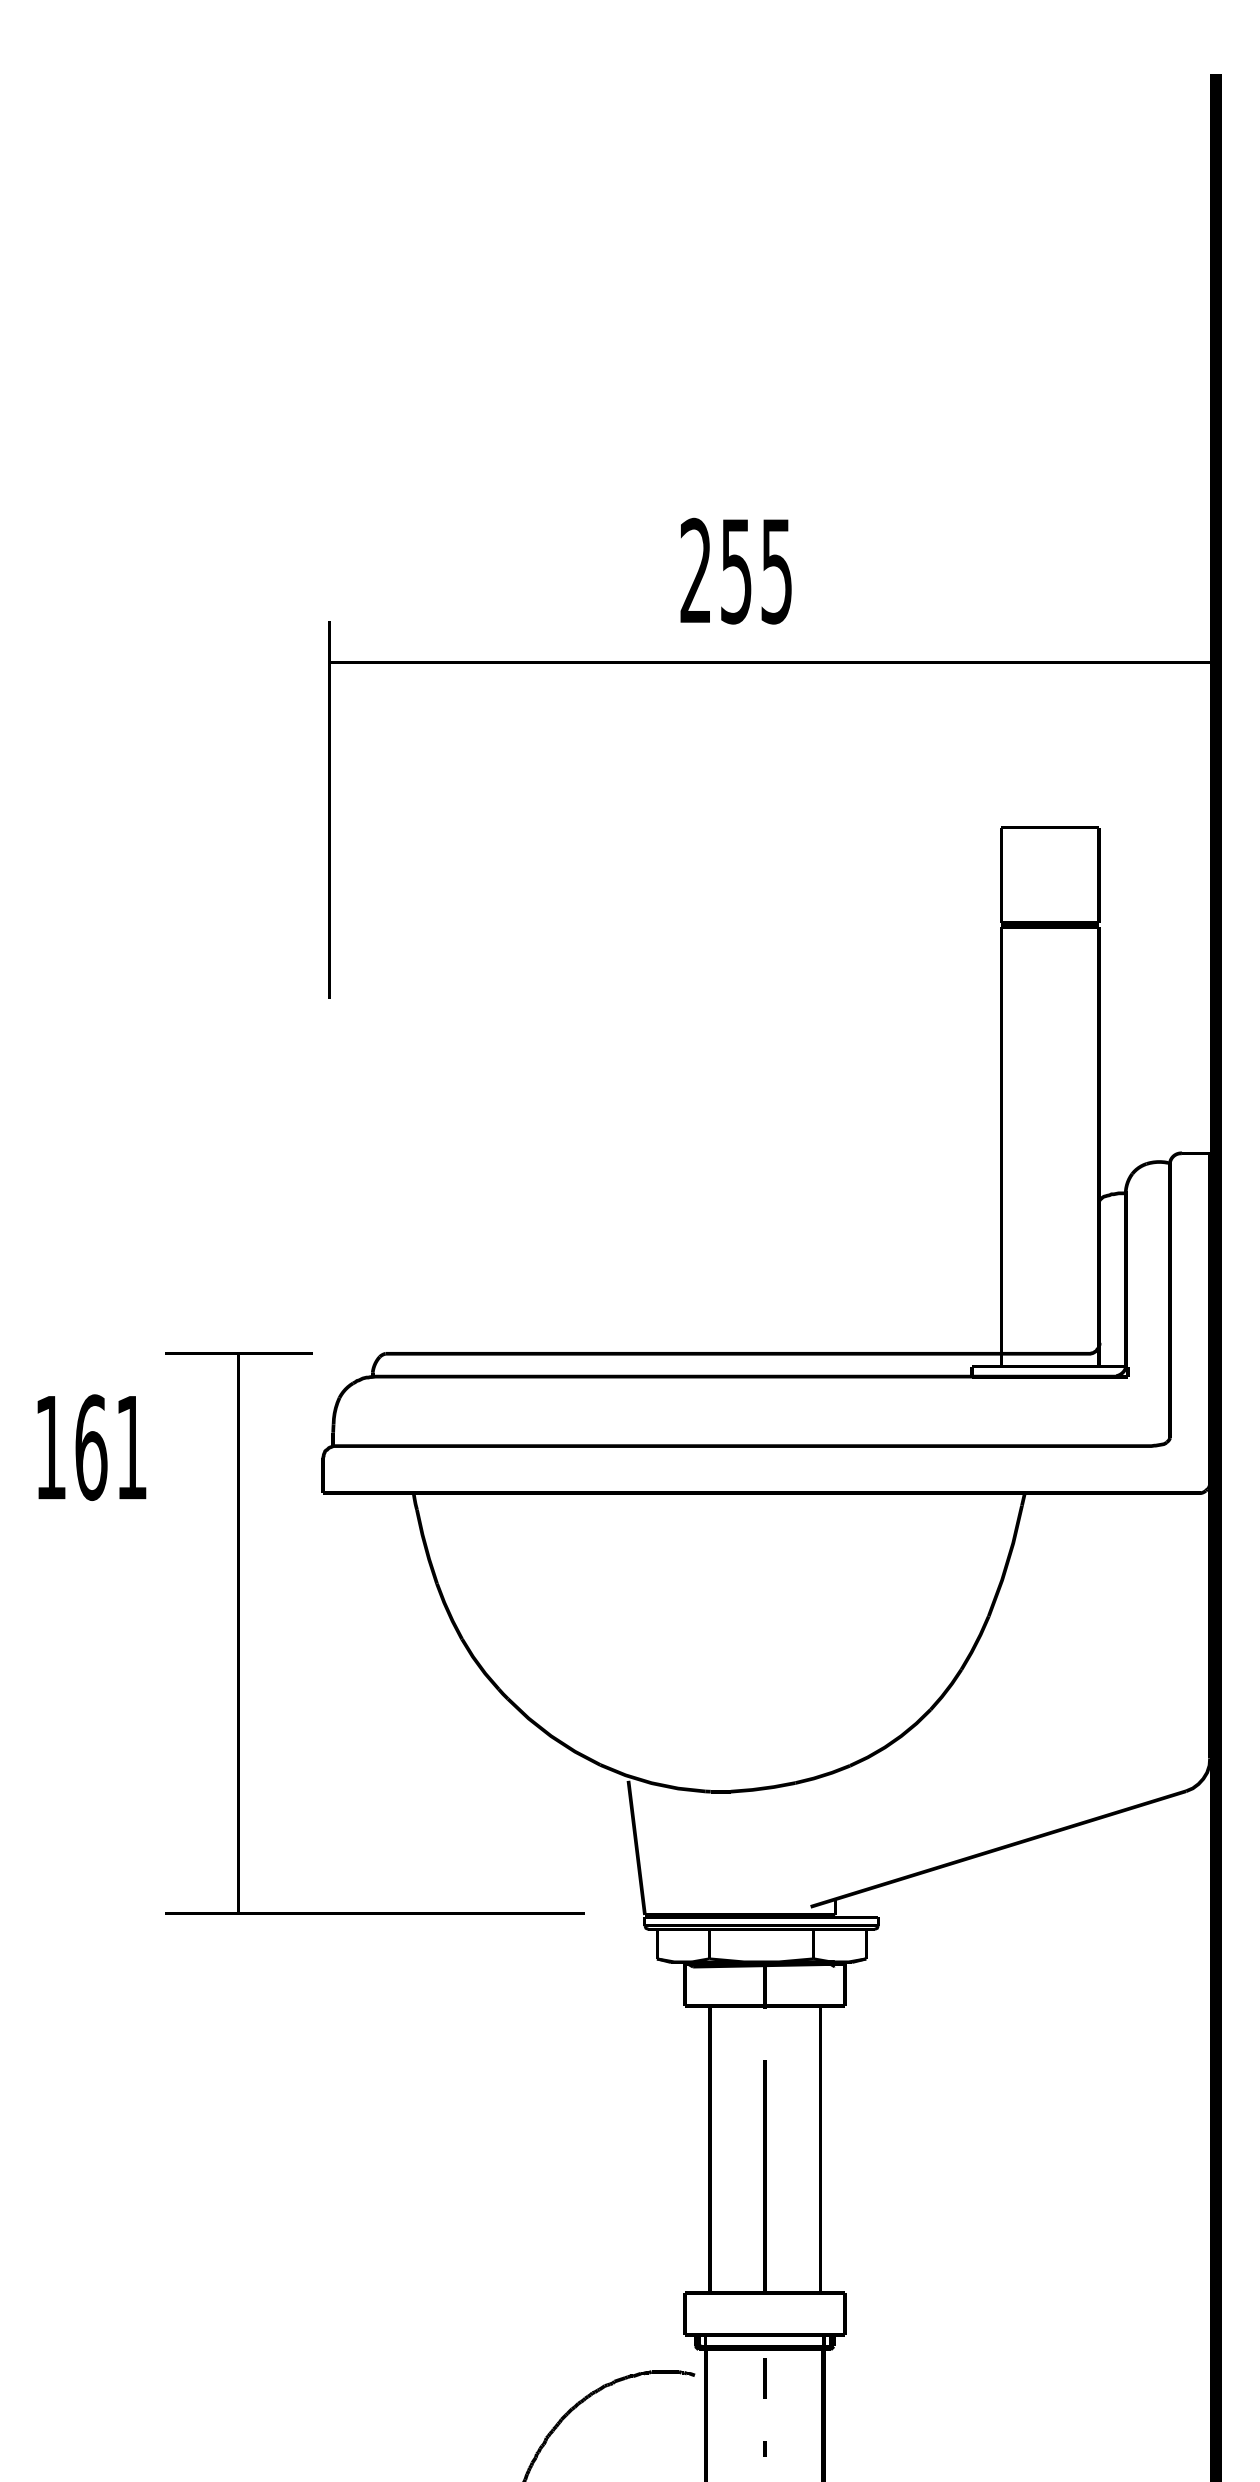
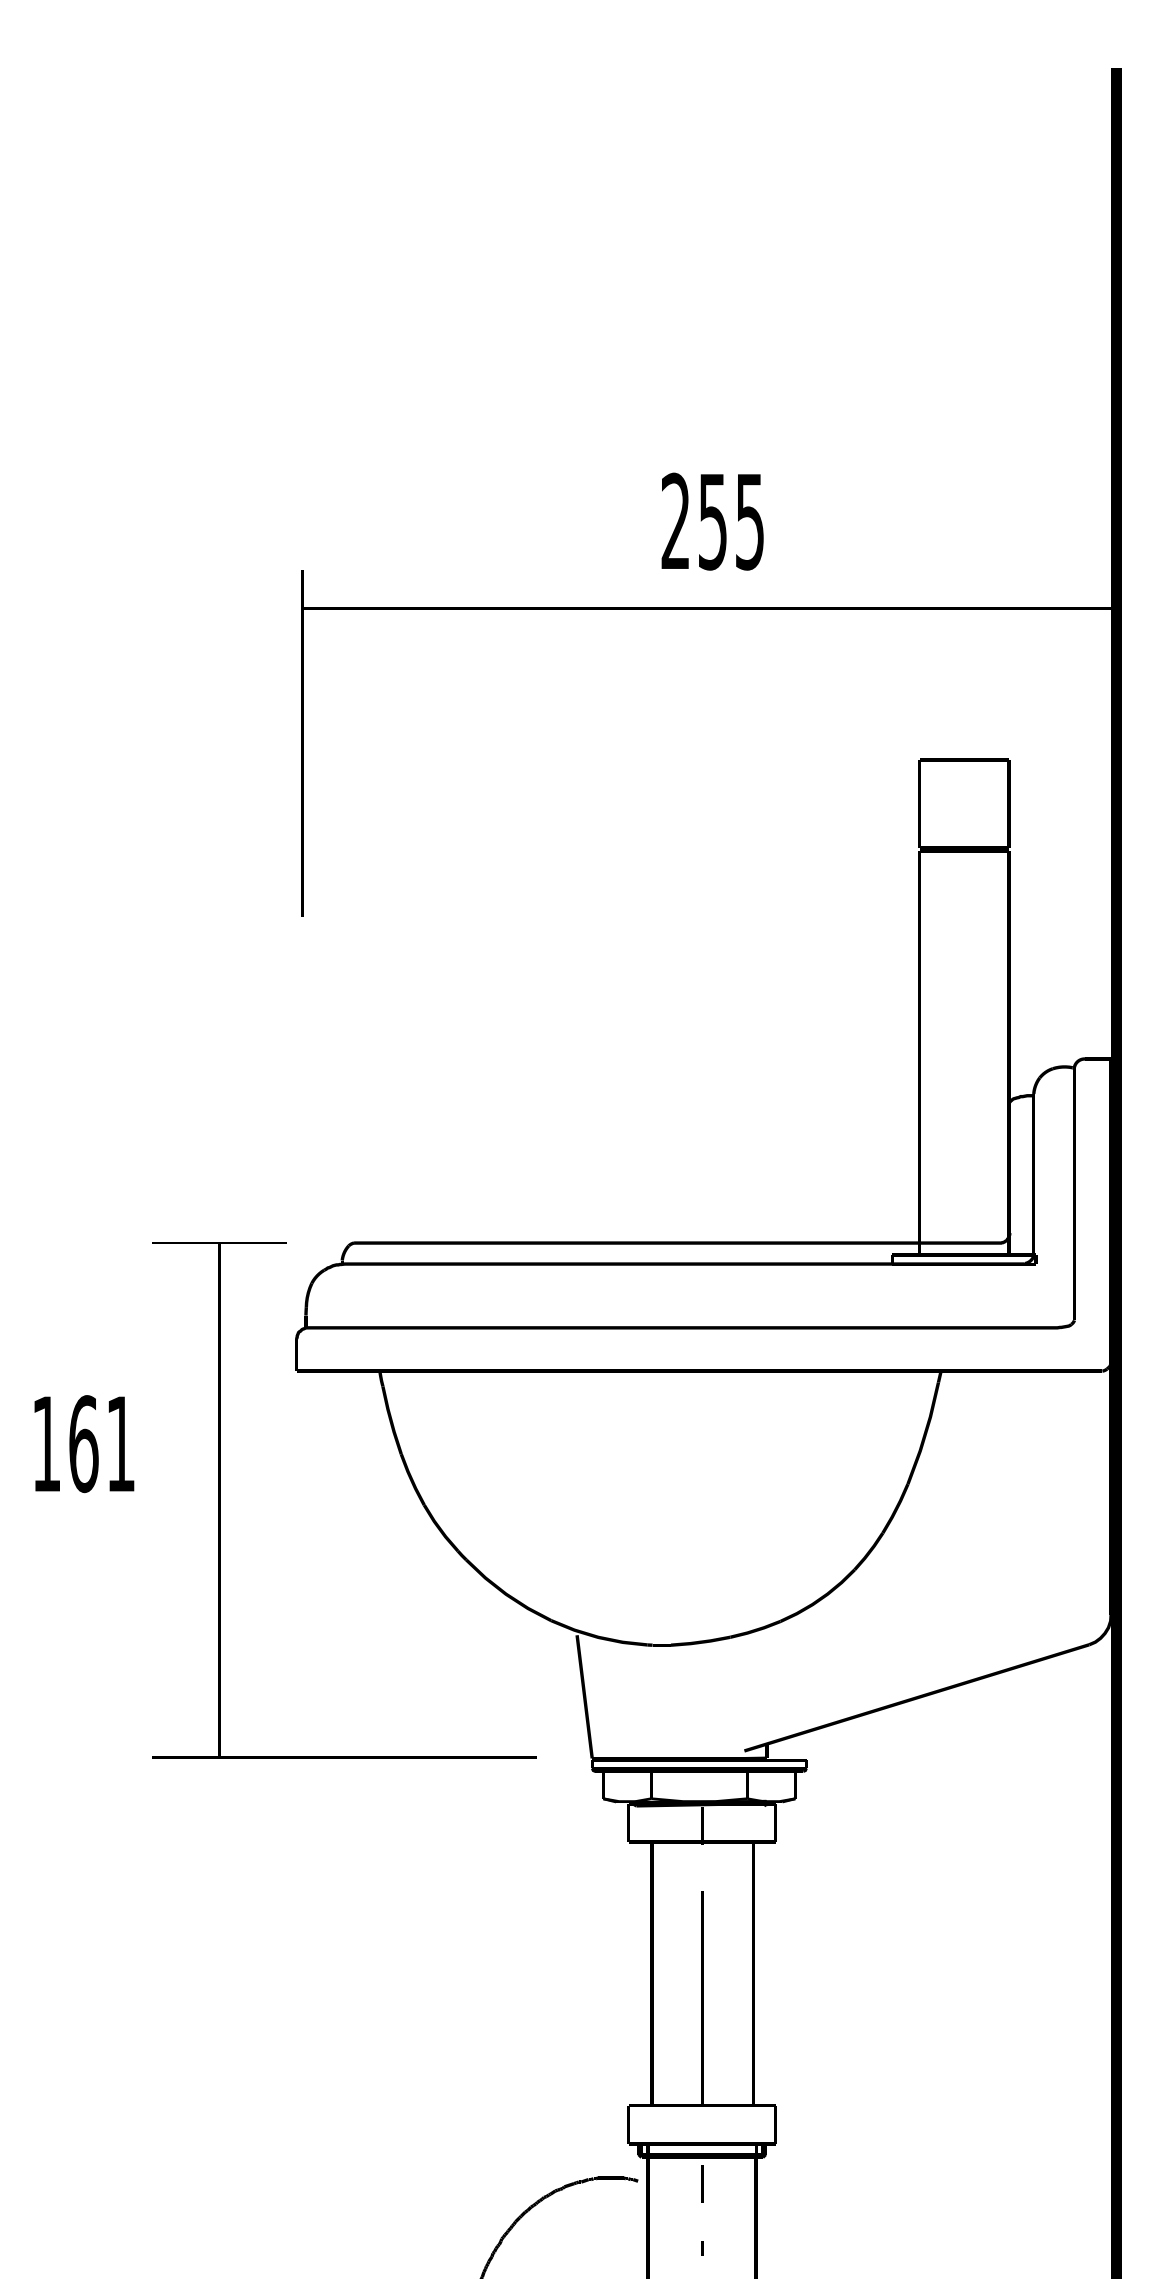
text: (735, 570) -> (712, 521), moved
text: (91, 1447) -> (83, 1443), moved

